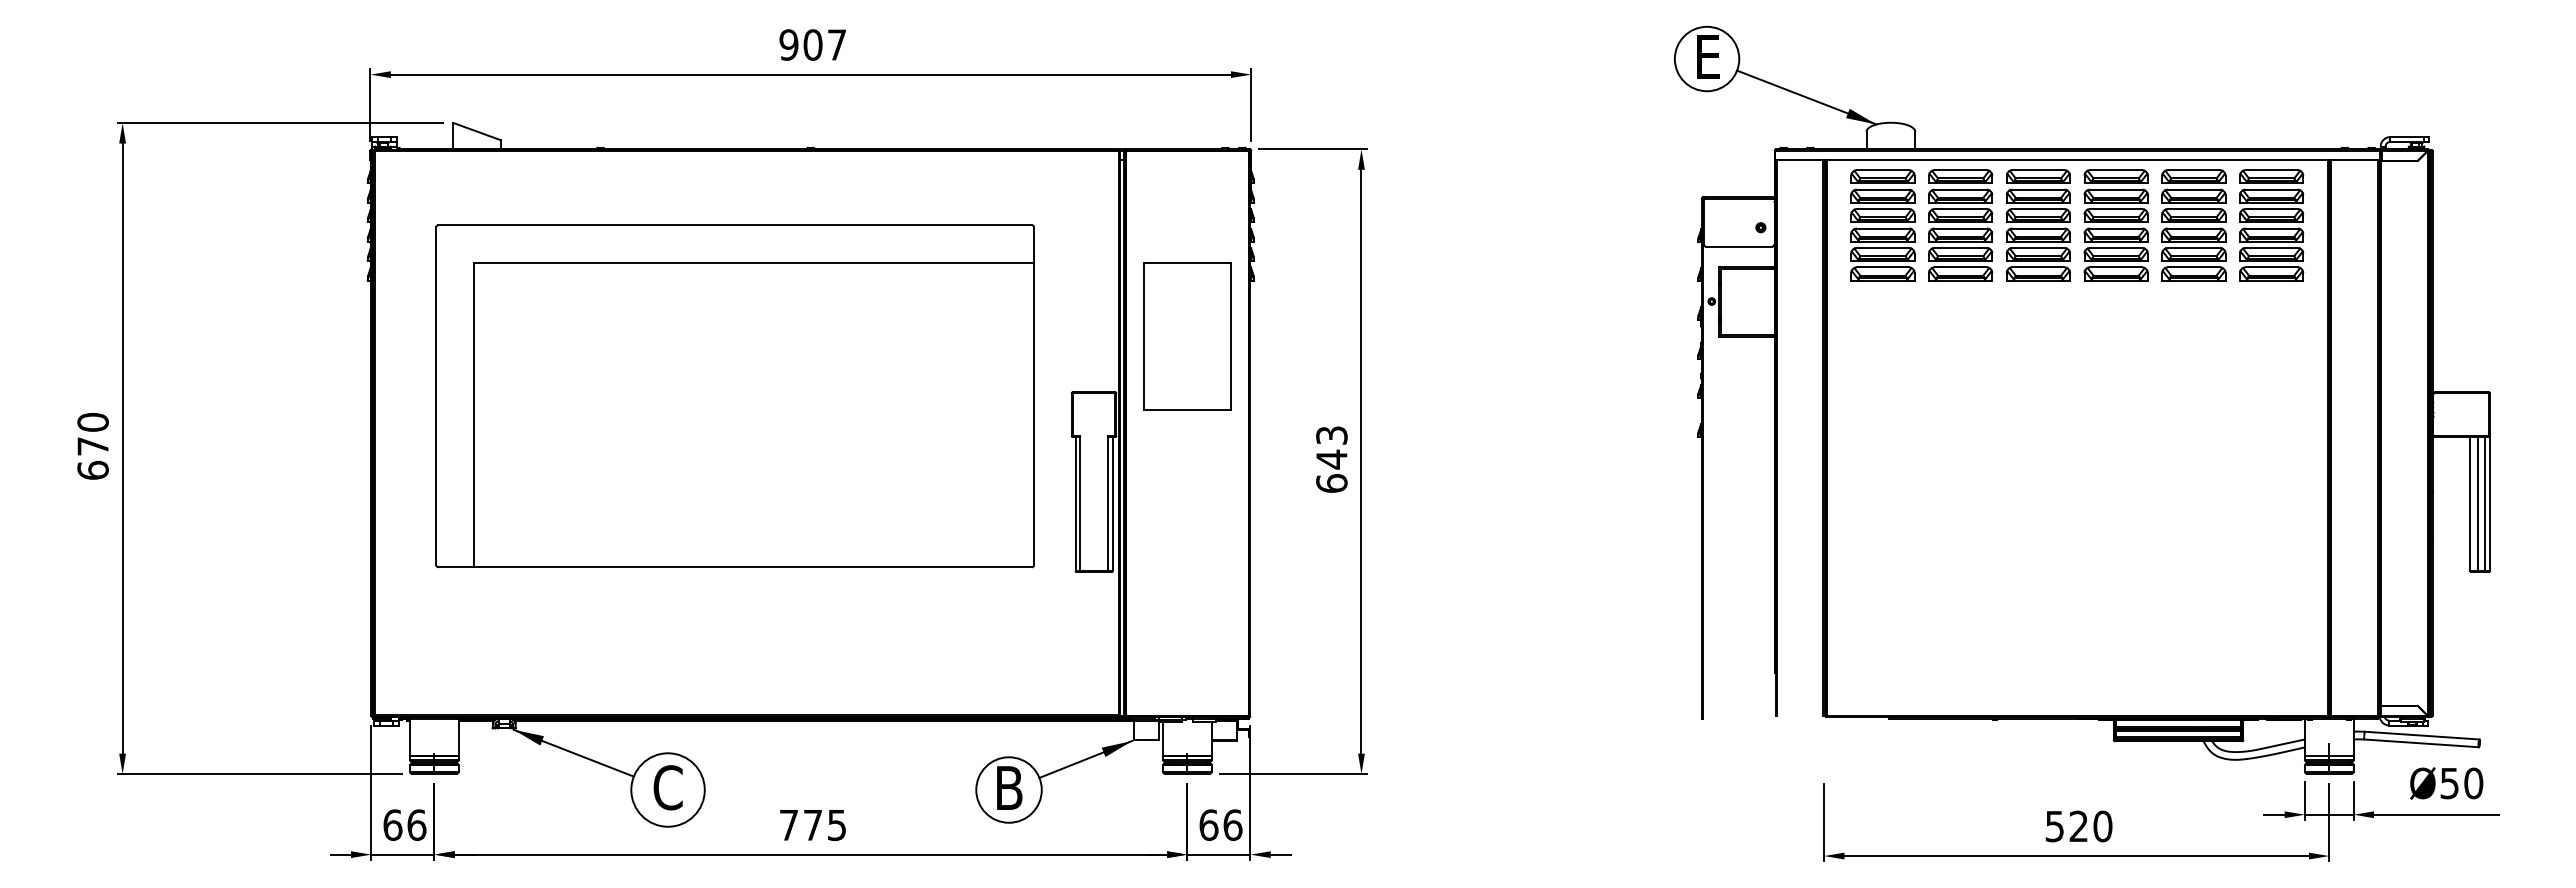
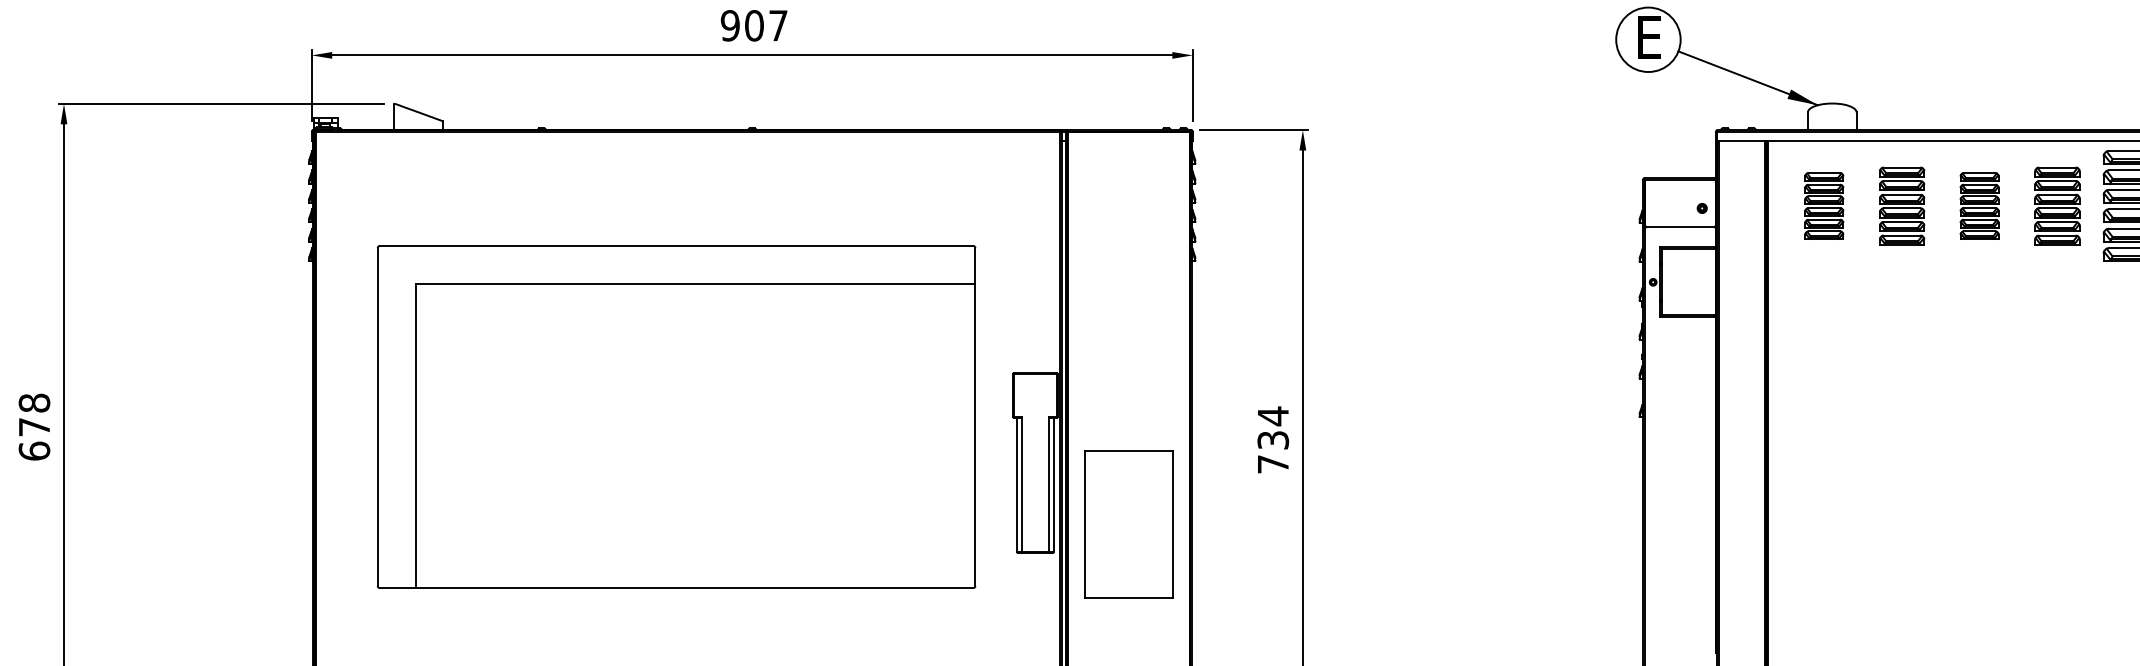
part: (1882, 225) -> (1823, 206), size x0.6
part: (1960, 225) -> (1901, 206), size x0.7
part: (2037, 225) -> (1978, 206), size x0.6
part: (2115, 225) -> (2056, 206), size x0.7
part: (1187, 336) -> (1128, 524), moved
part: (734, 396) -> (675, 417), moved
text: (92, 422) -> (33, 403), 670 -> 678
text: (1331, 458) -> (1272, 439), 643 -> 734

